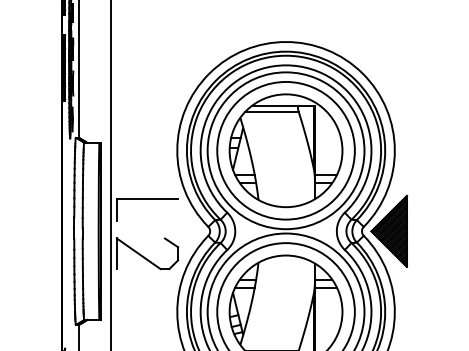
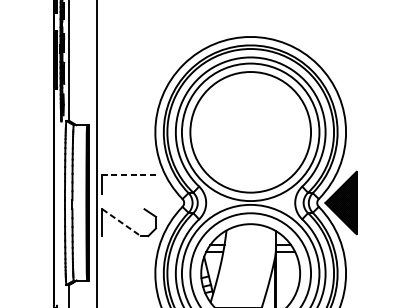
part: (285, 150) -> (250, 132), removed
line: (147, 199) -> (129, 175), solid -> dashed
line: (138, 253) -> (121, 222), solid -> dashed

